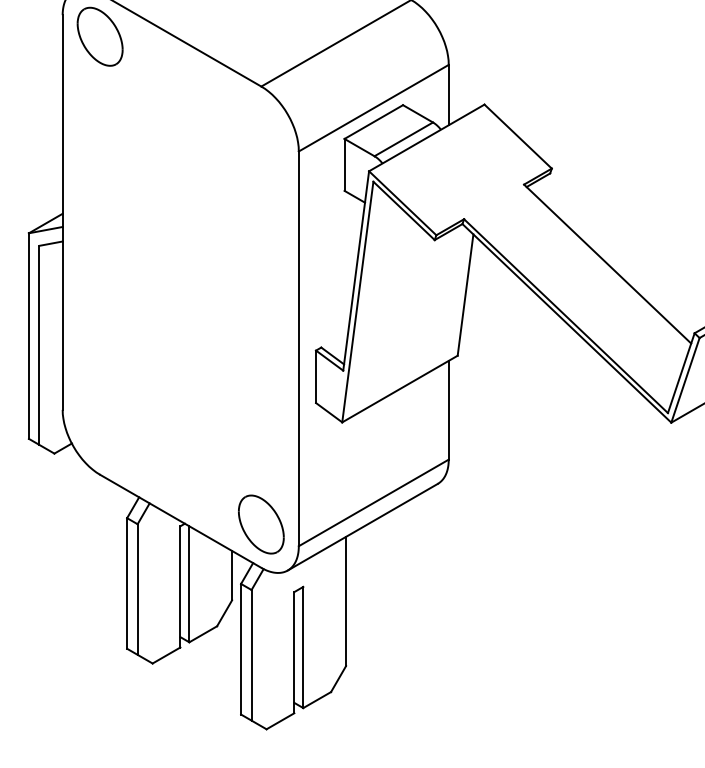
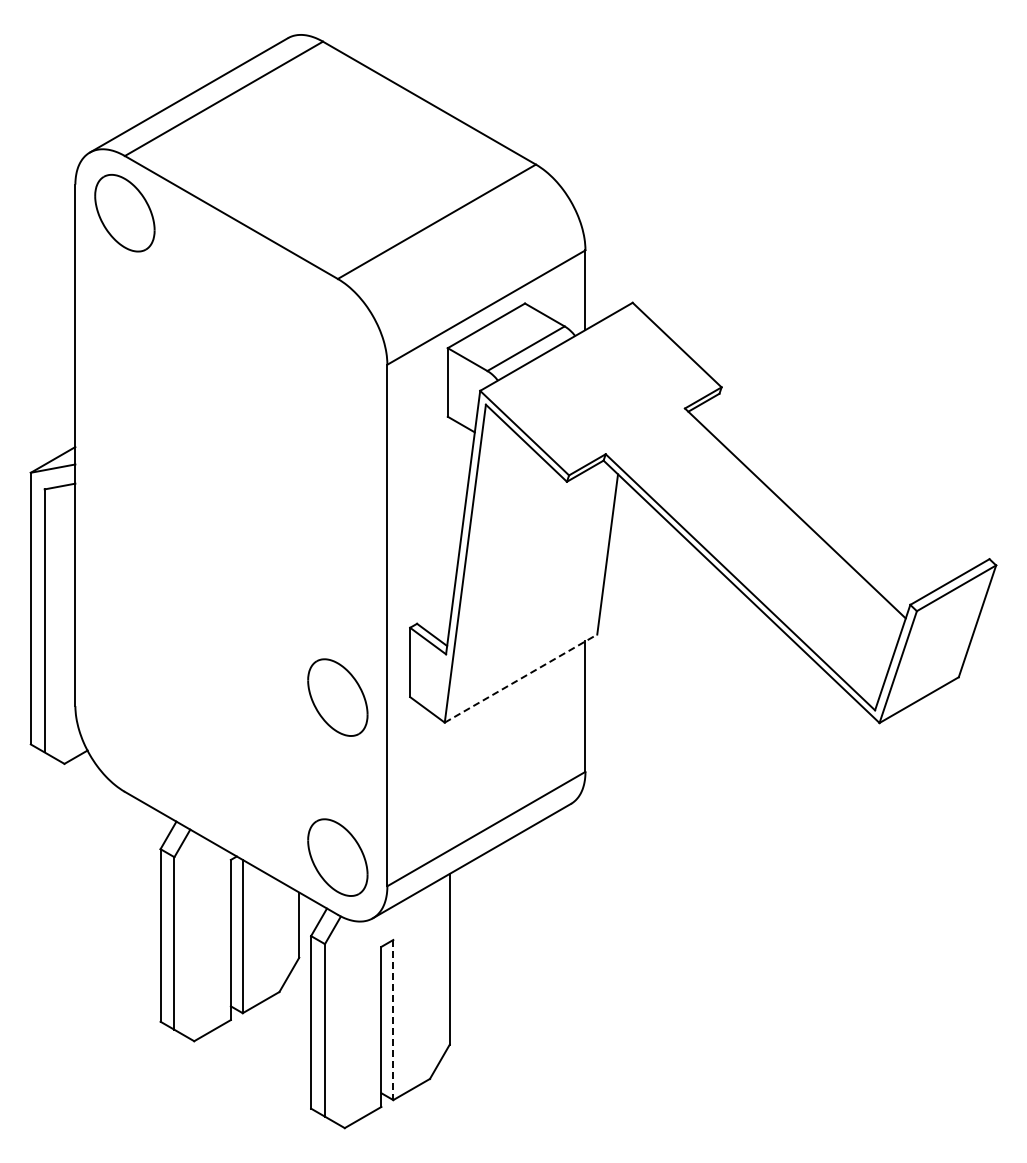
line: (400, 388) -> (521, 678), solid -> dashed
part: (261, 403) -> (337, 697), added
line: (303, 647) -> (393, 1020), solid -> dashed

